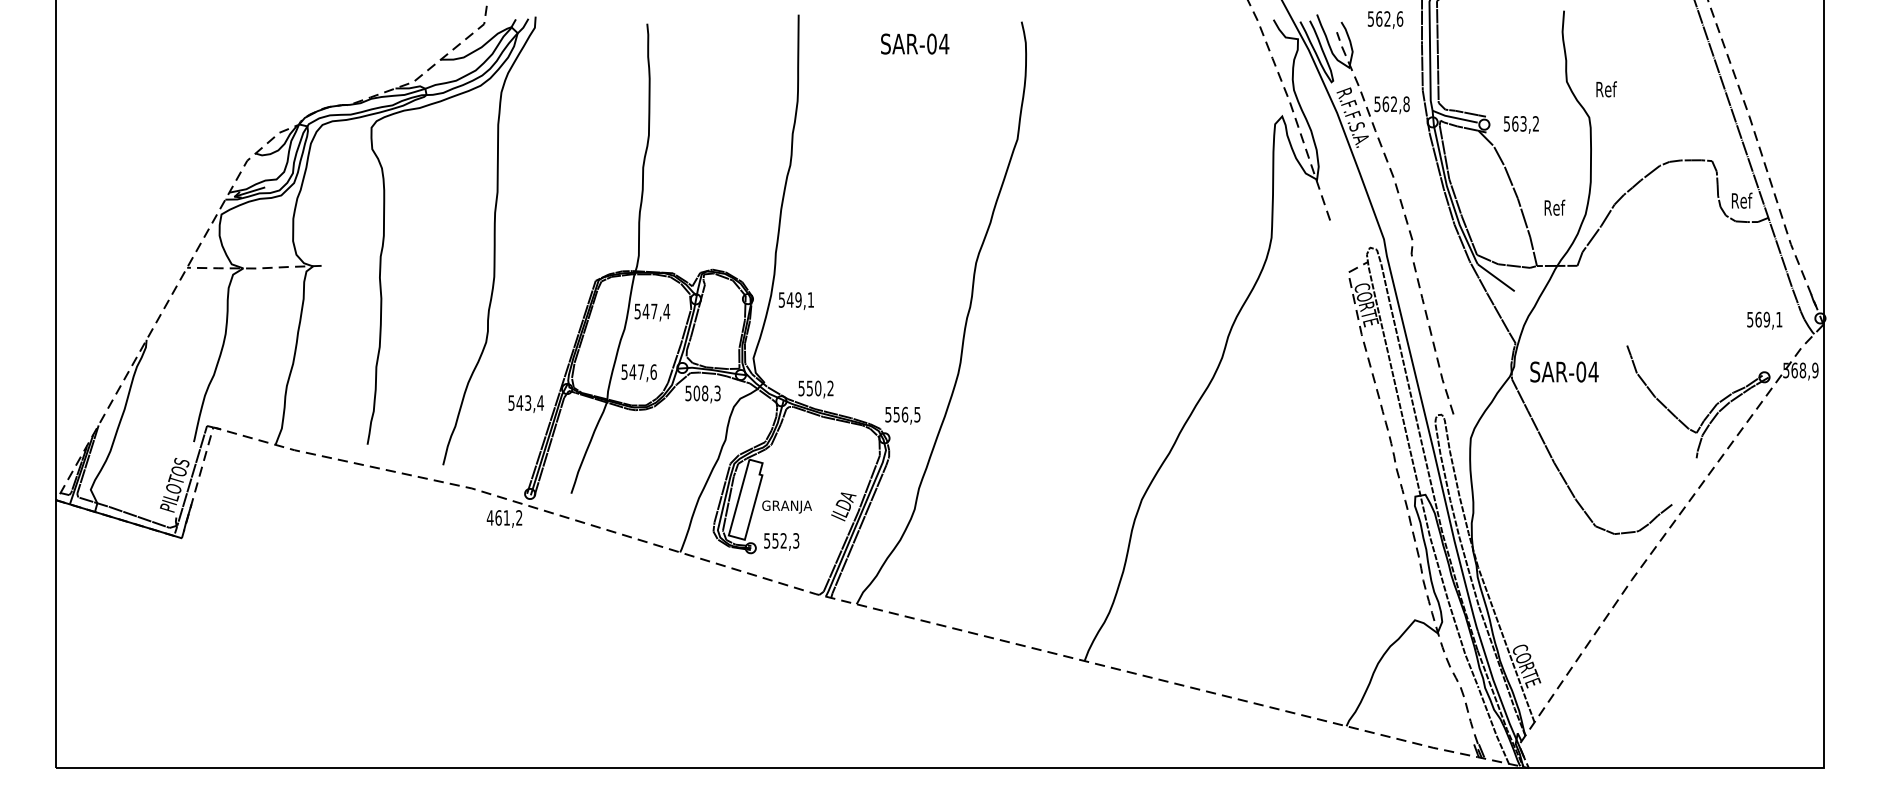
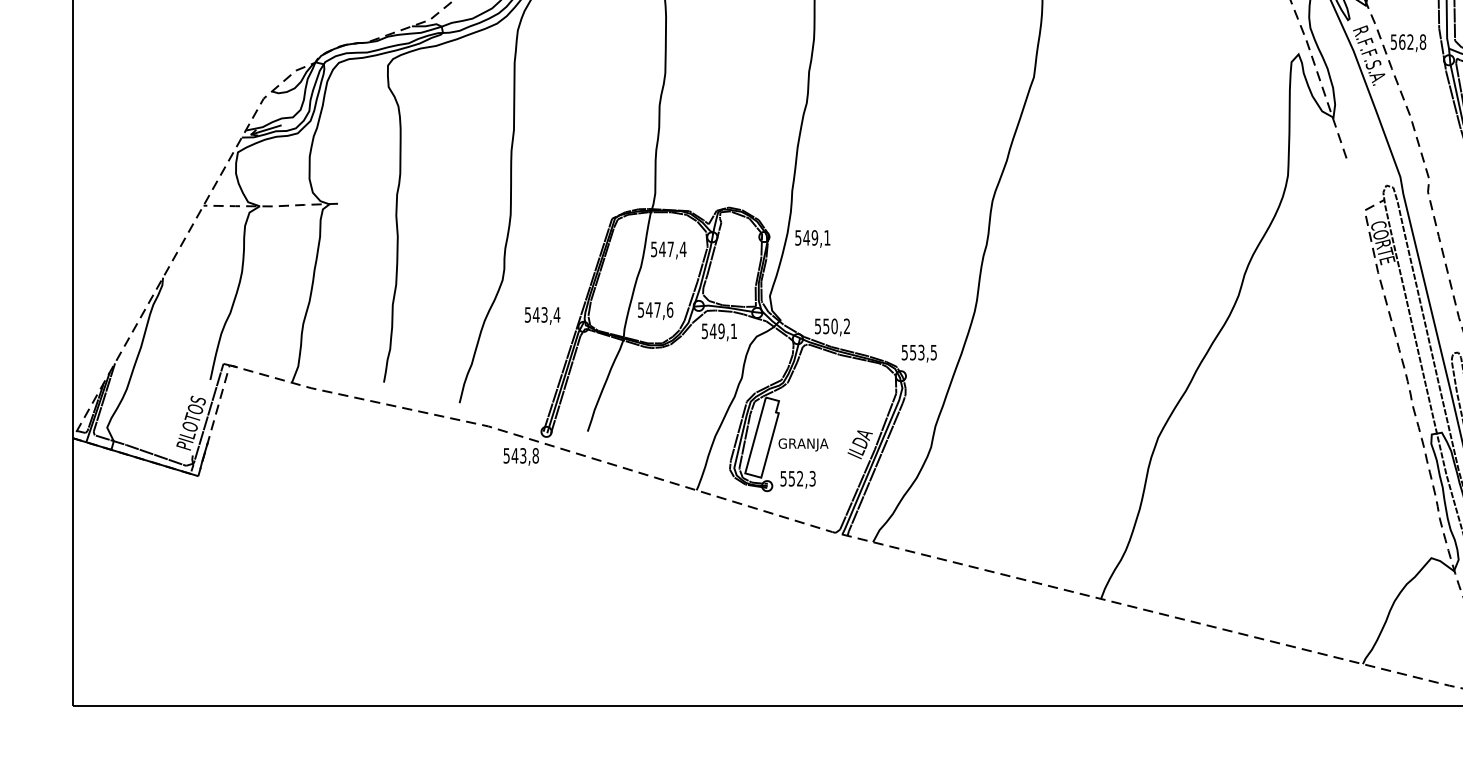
text: (706, 393) -> (722, 331), 508,3 -> 549,1
text: (525, 403) -> (541, 315), moved
text: (904, 414) -> (920, 352), 556,5 -> 553,5
text: (504, 517) -> (520, 455), 461,2 -> 543,8

